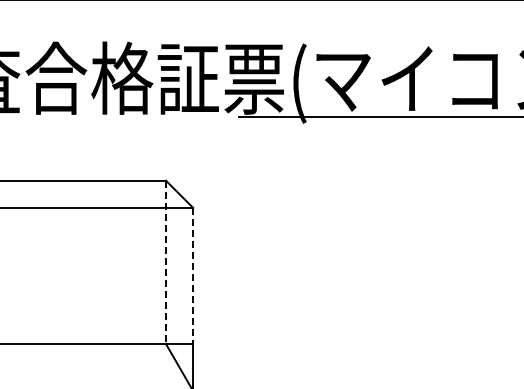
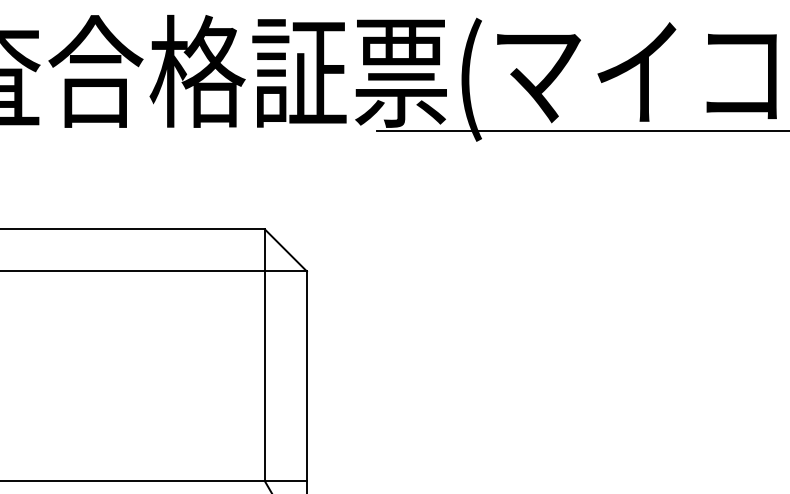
line: (166, 262) -> (265, 355), dashed -> solid
line: (193, 276) -> (307, 377), dashed -> solid

